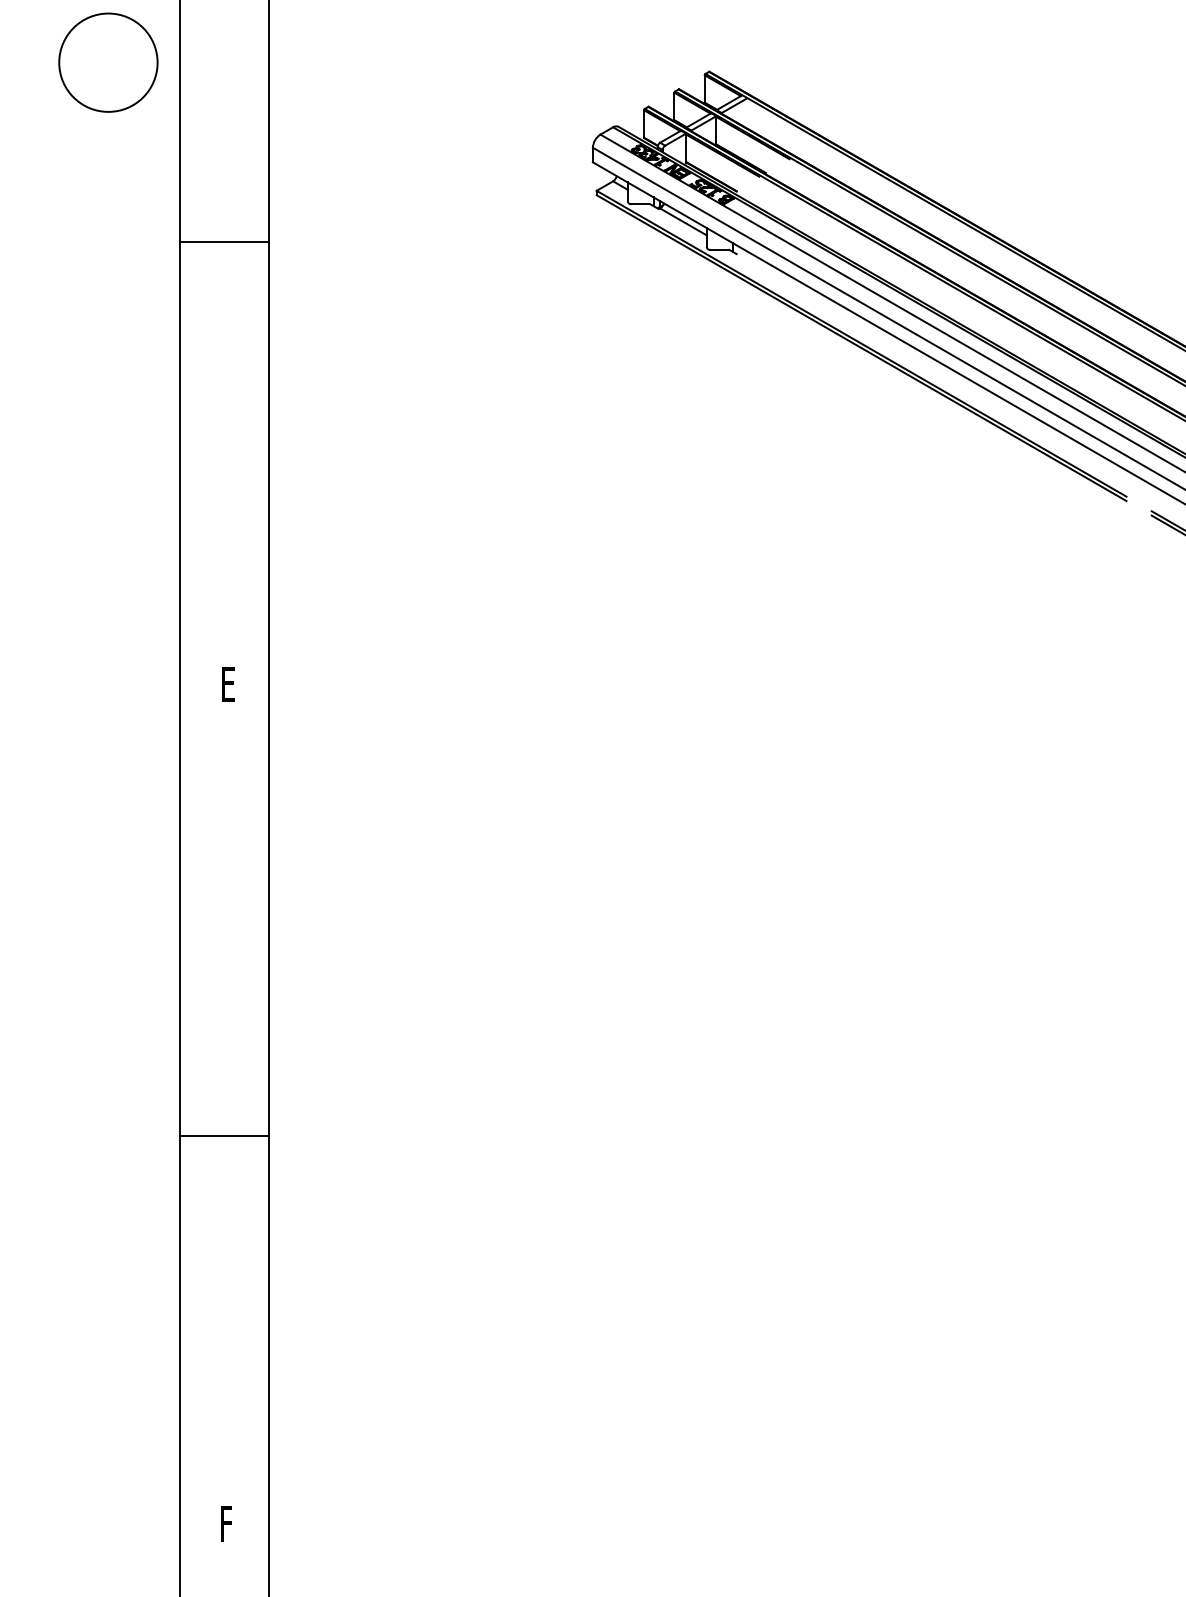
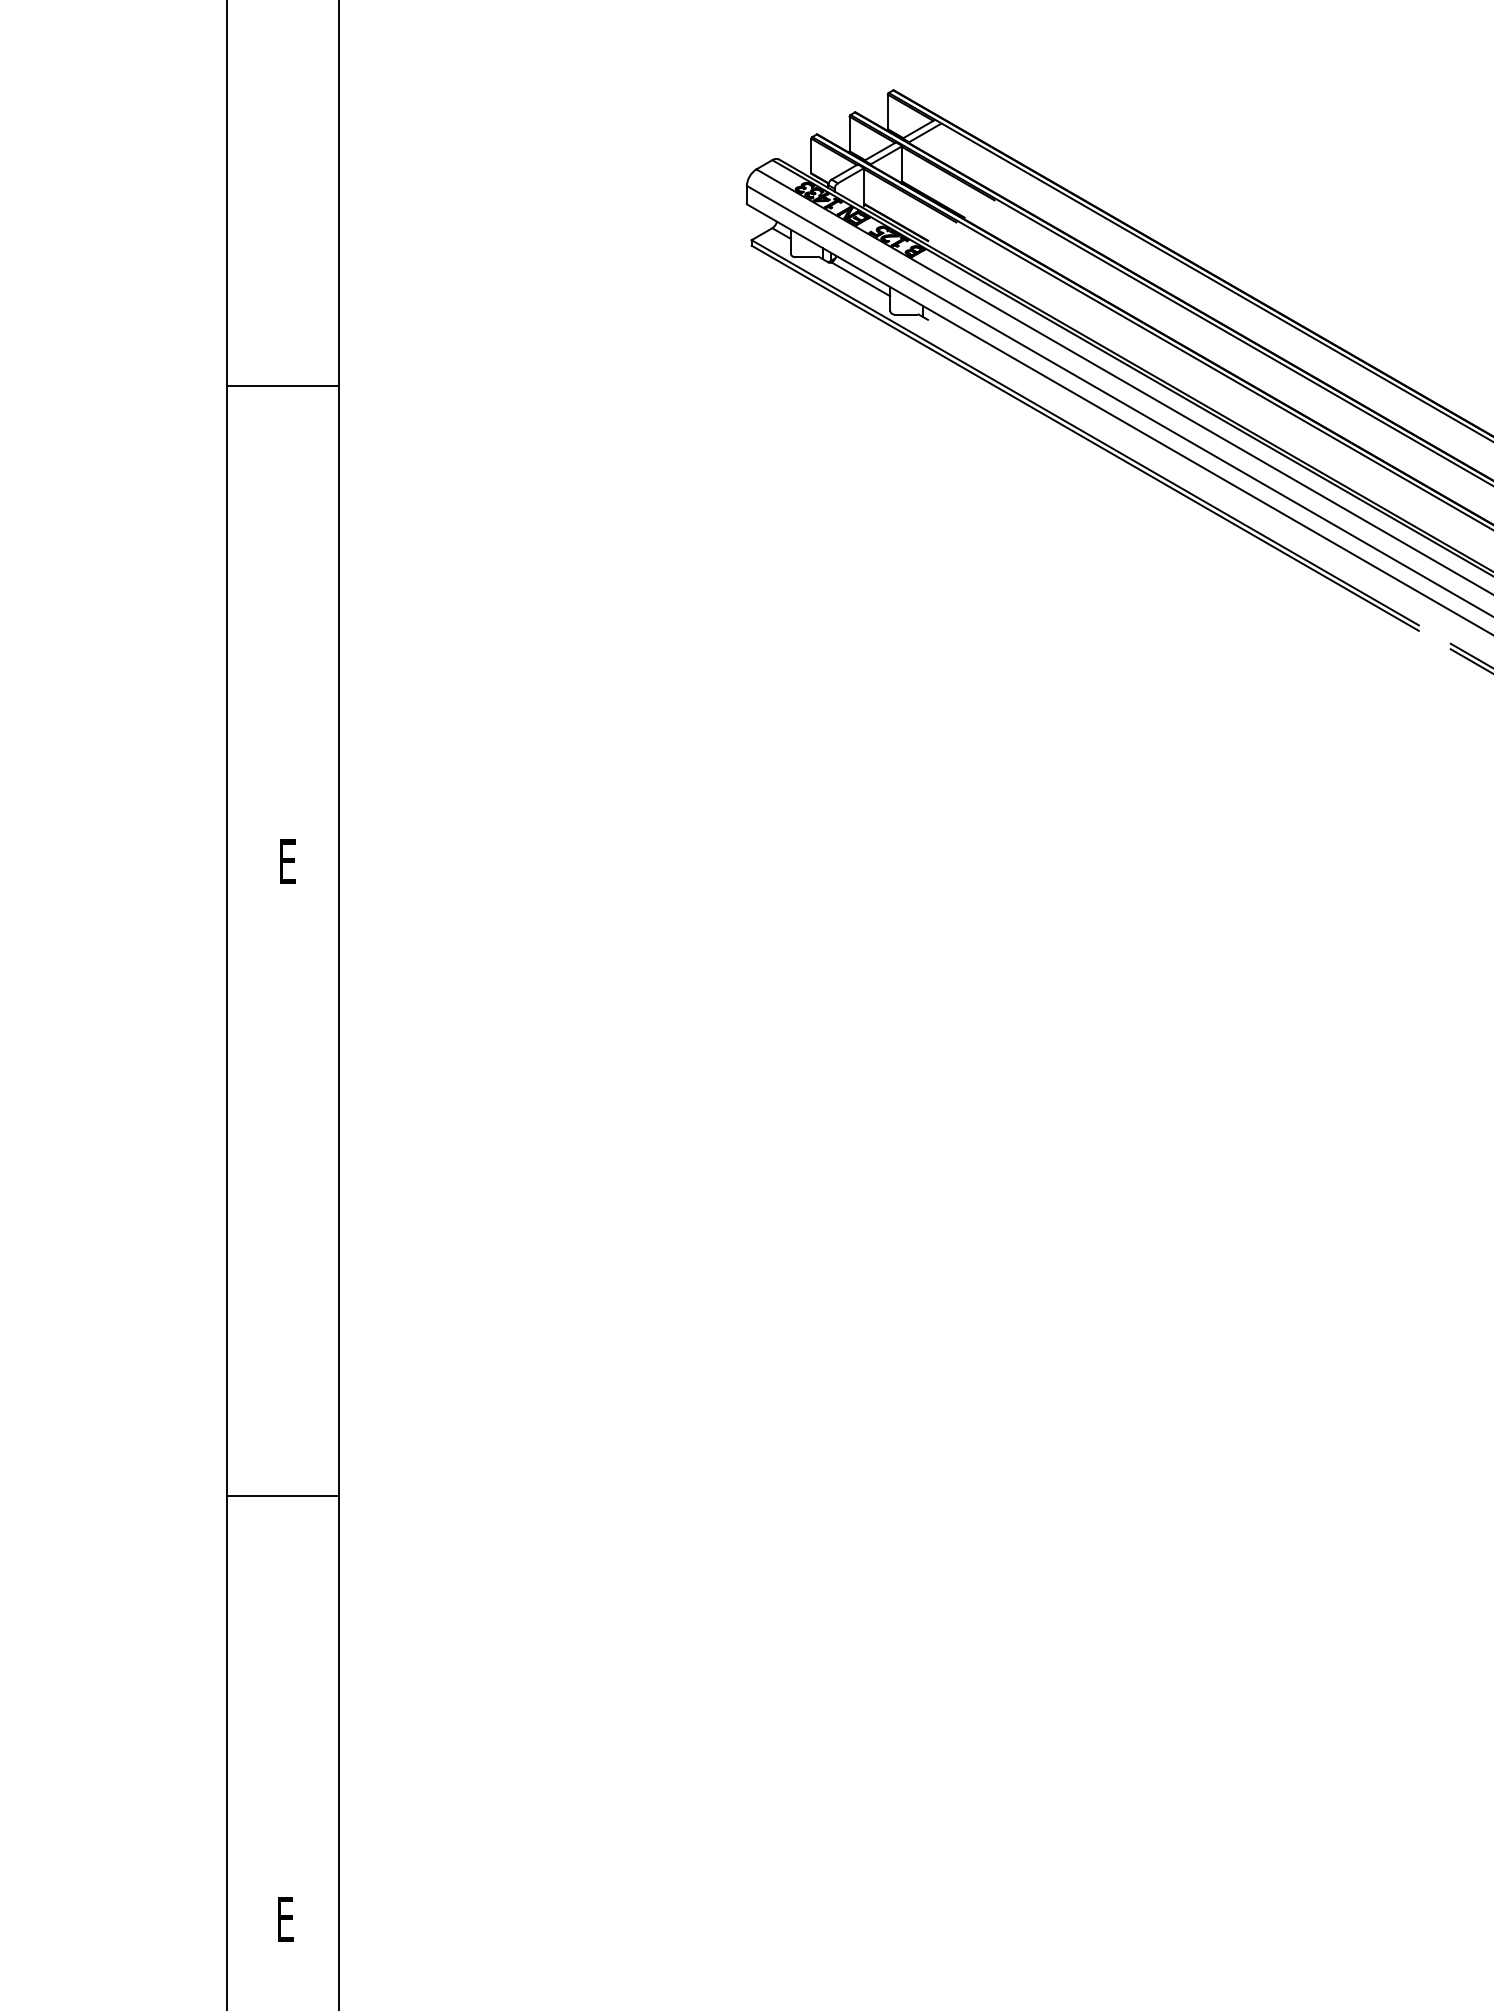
circle: (108, 62) -> (136, 78), removed
line: (224, 241) -> (282, 386), moved
line: (224, 1135) -> (282, 1496), moved
text: (226, 1524) -> (285, 1919), F -> E

